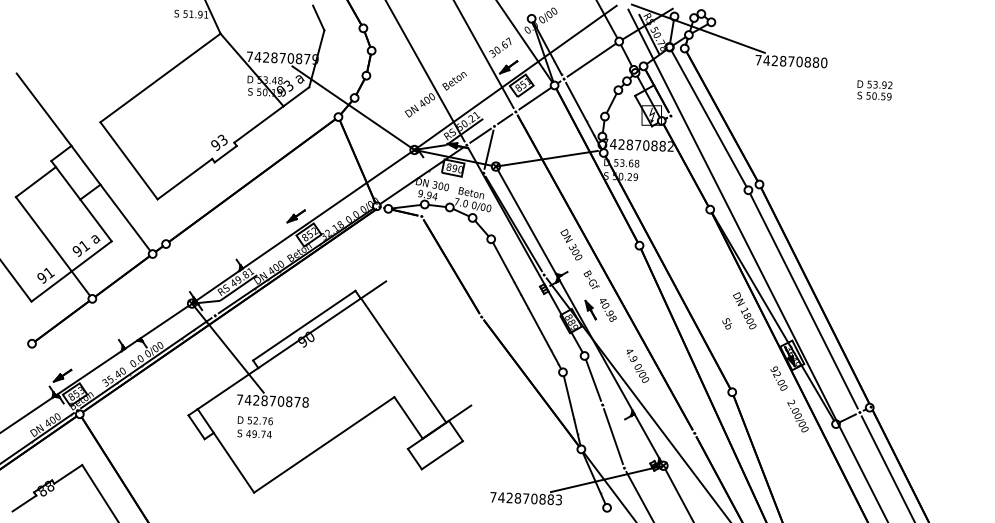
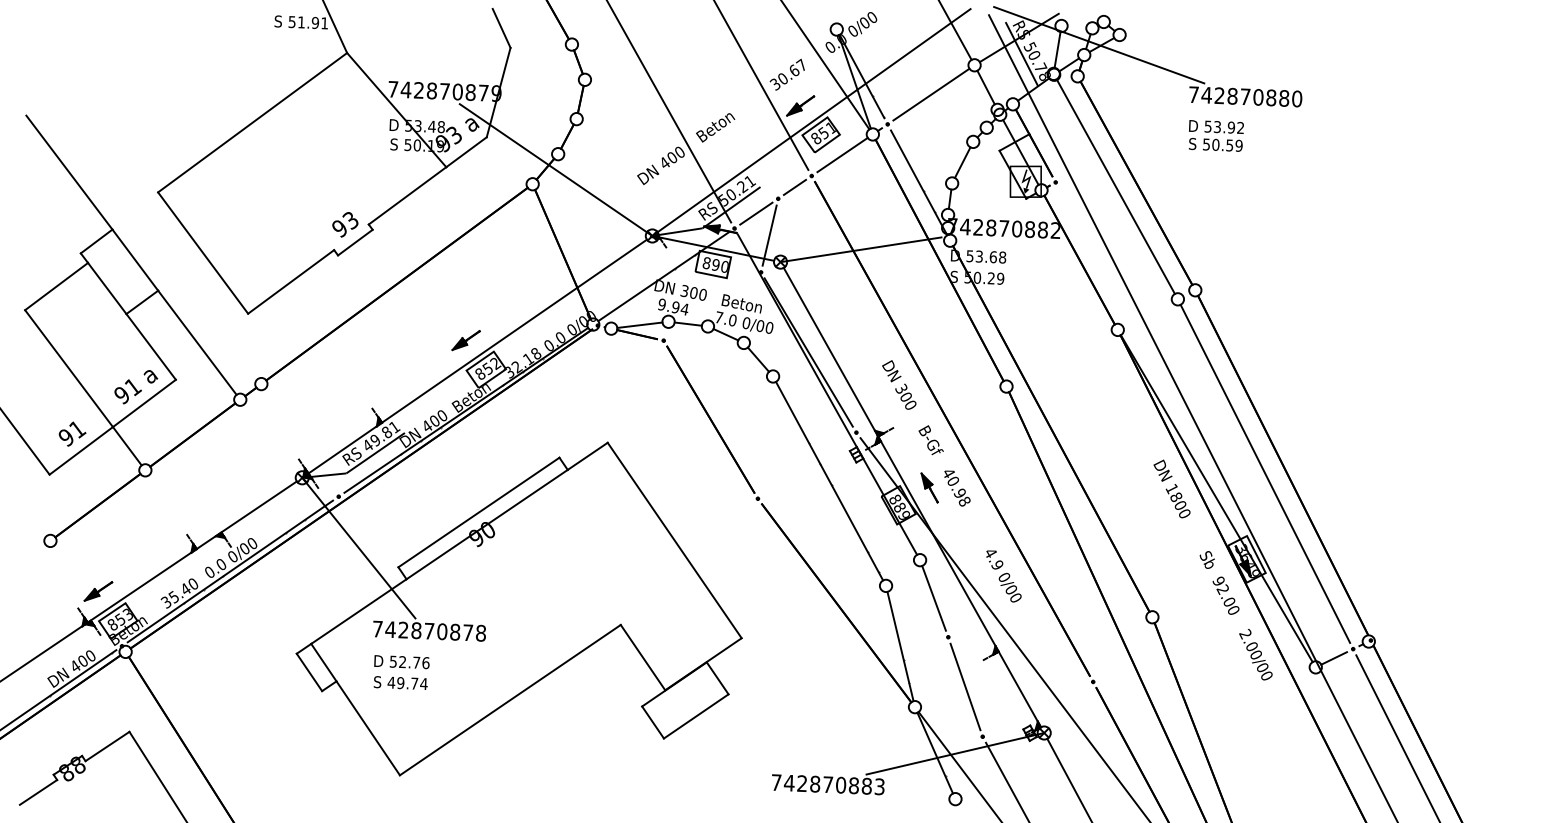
text: (874, 90) -> (1215, 136), moved
text: (726, 323) -> (1206, 559), moved
line: (403, 360) -> (674, 540), moved

